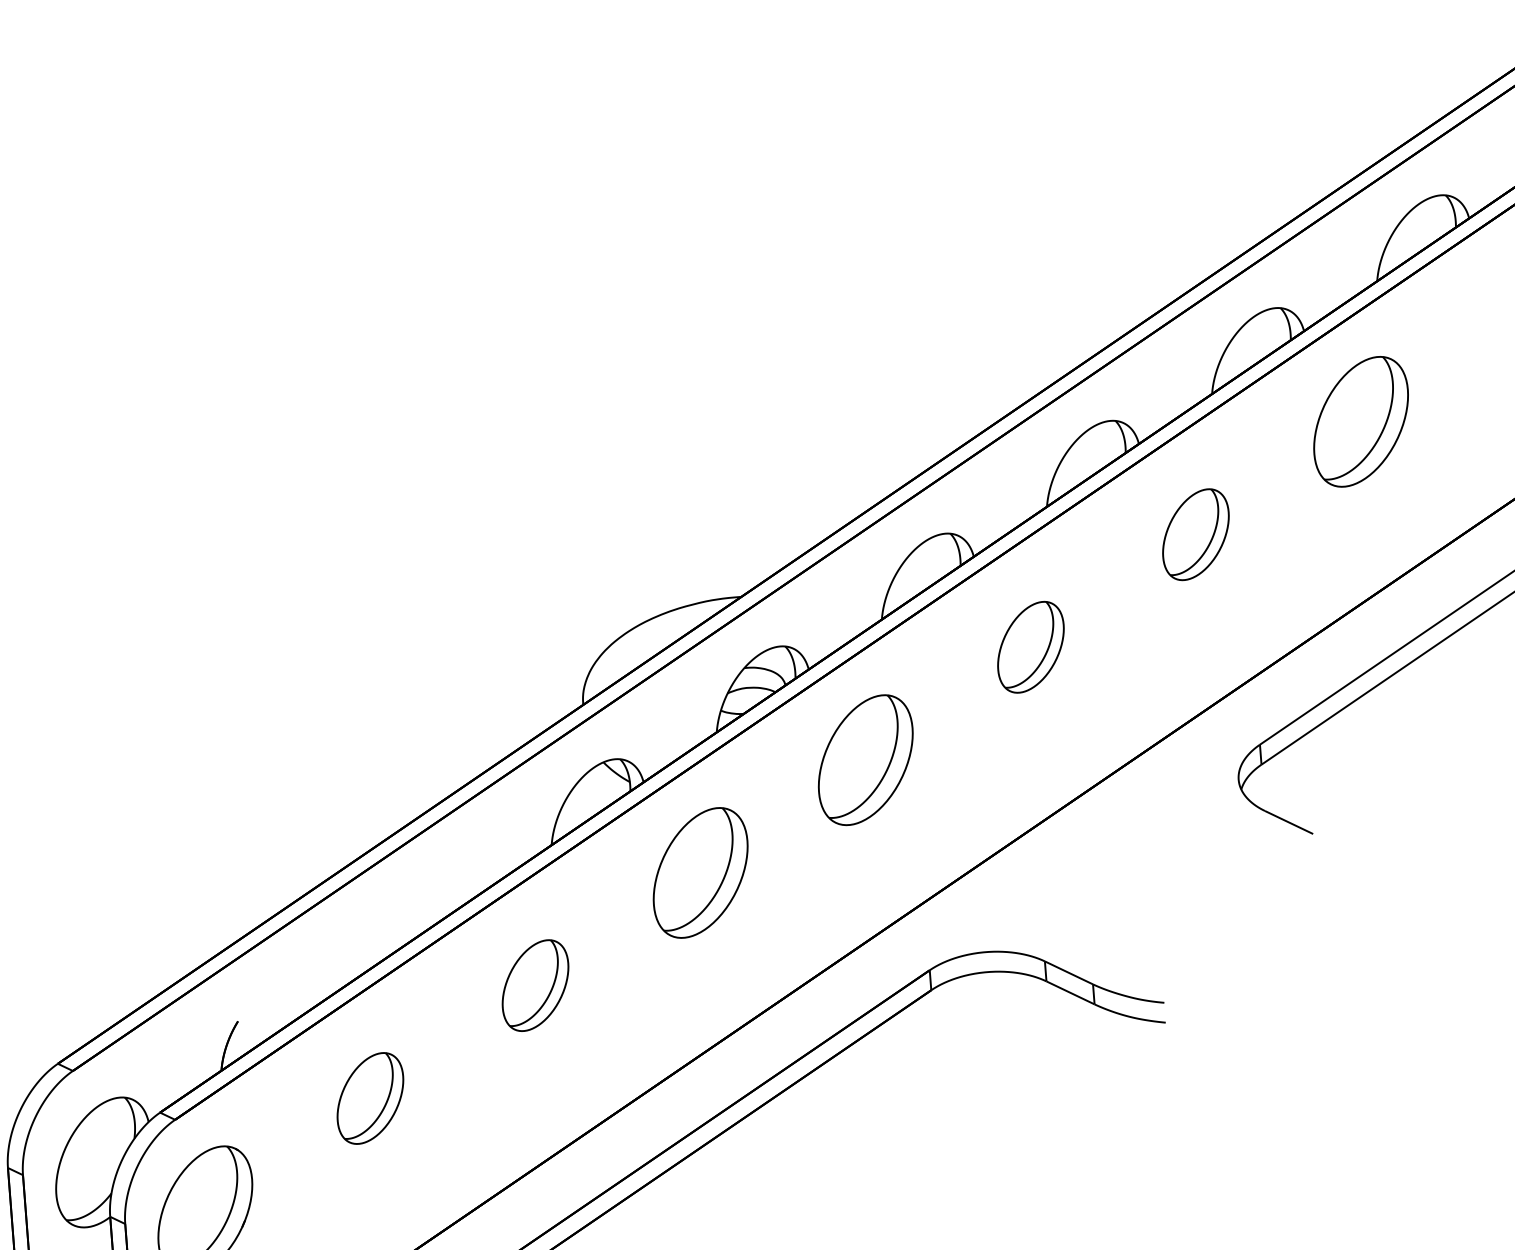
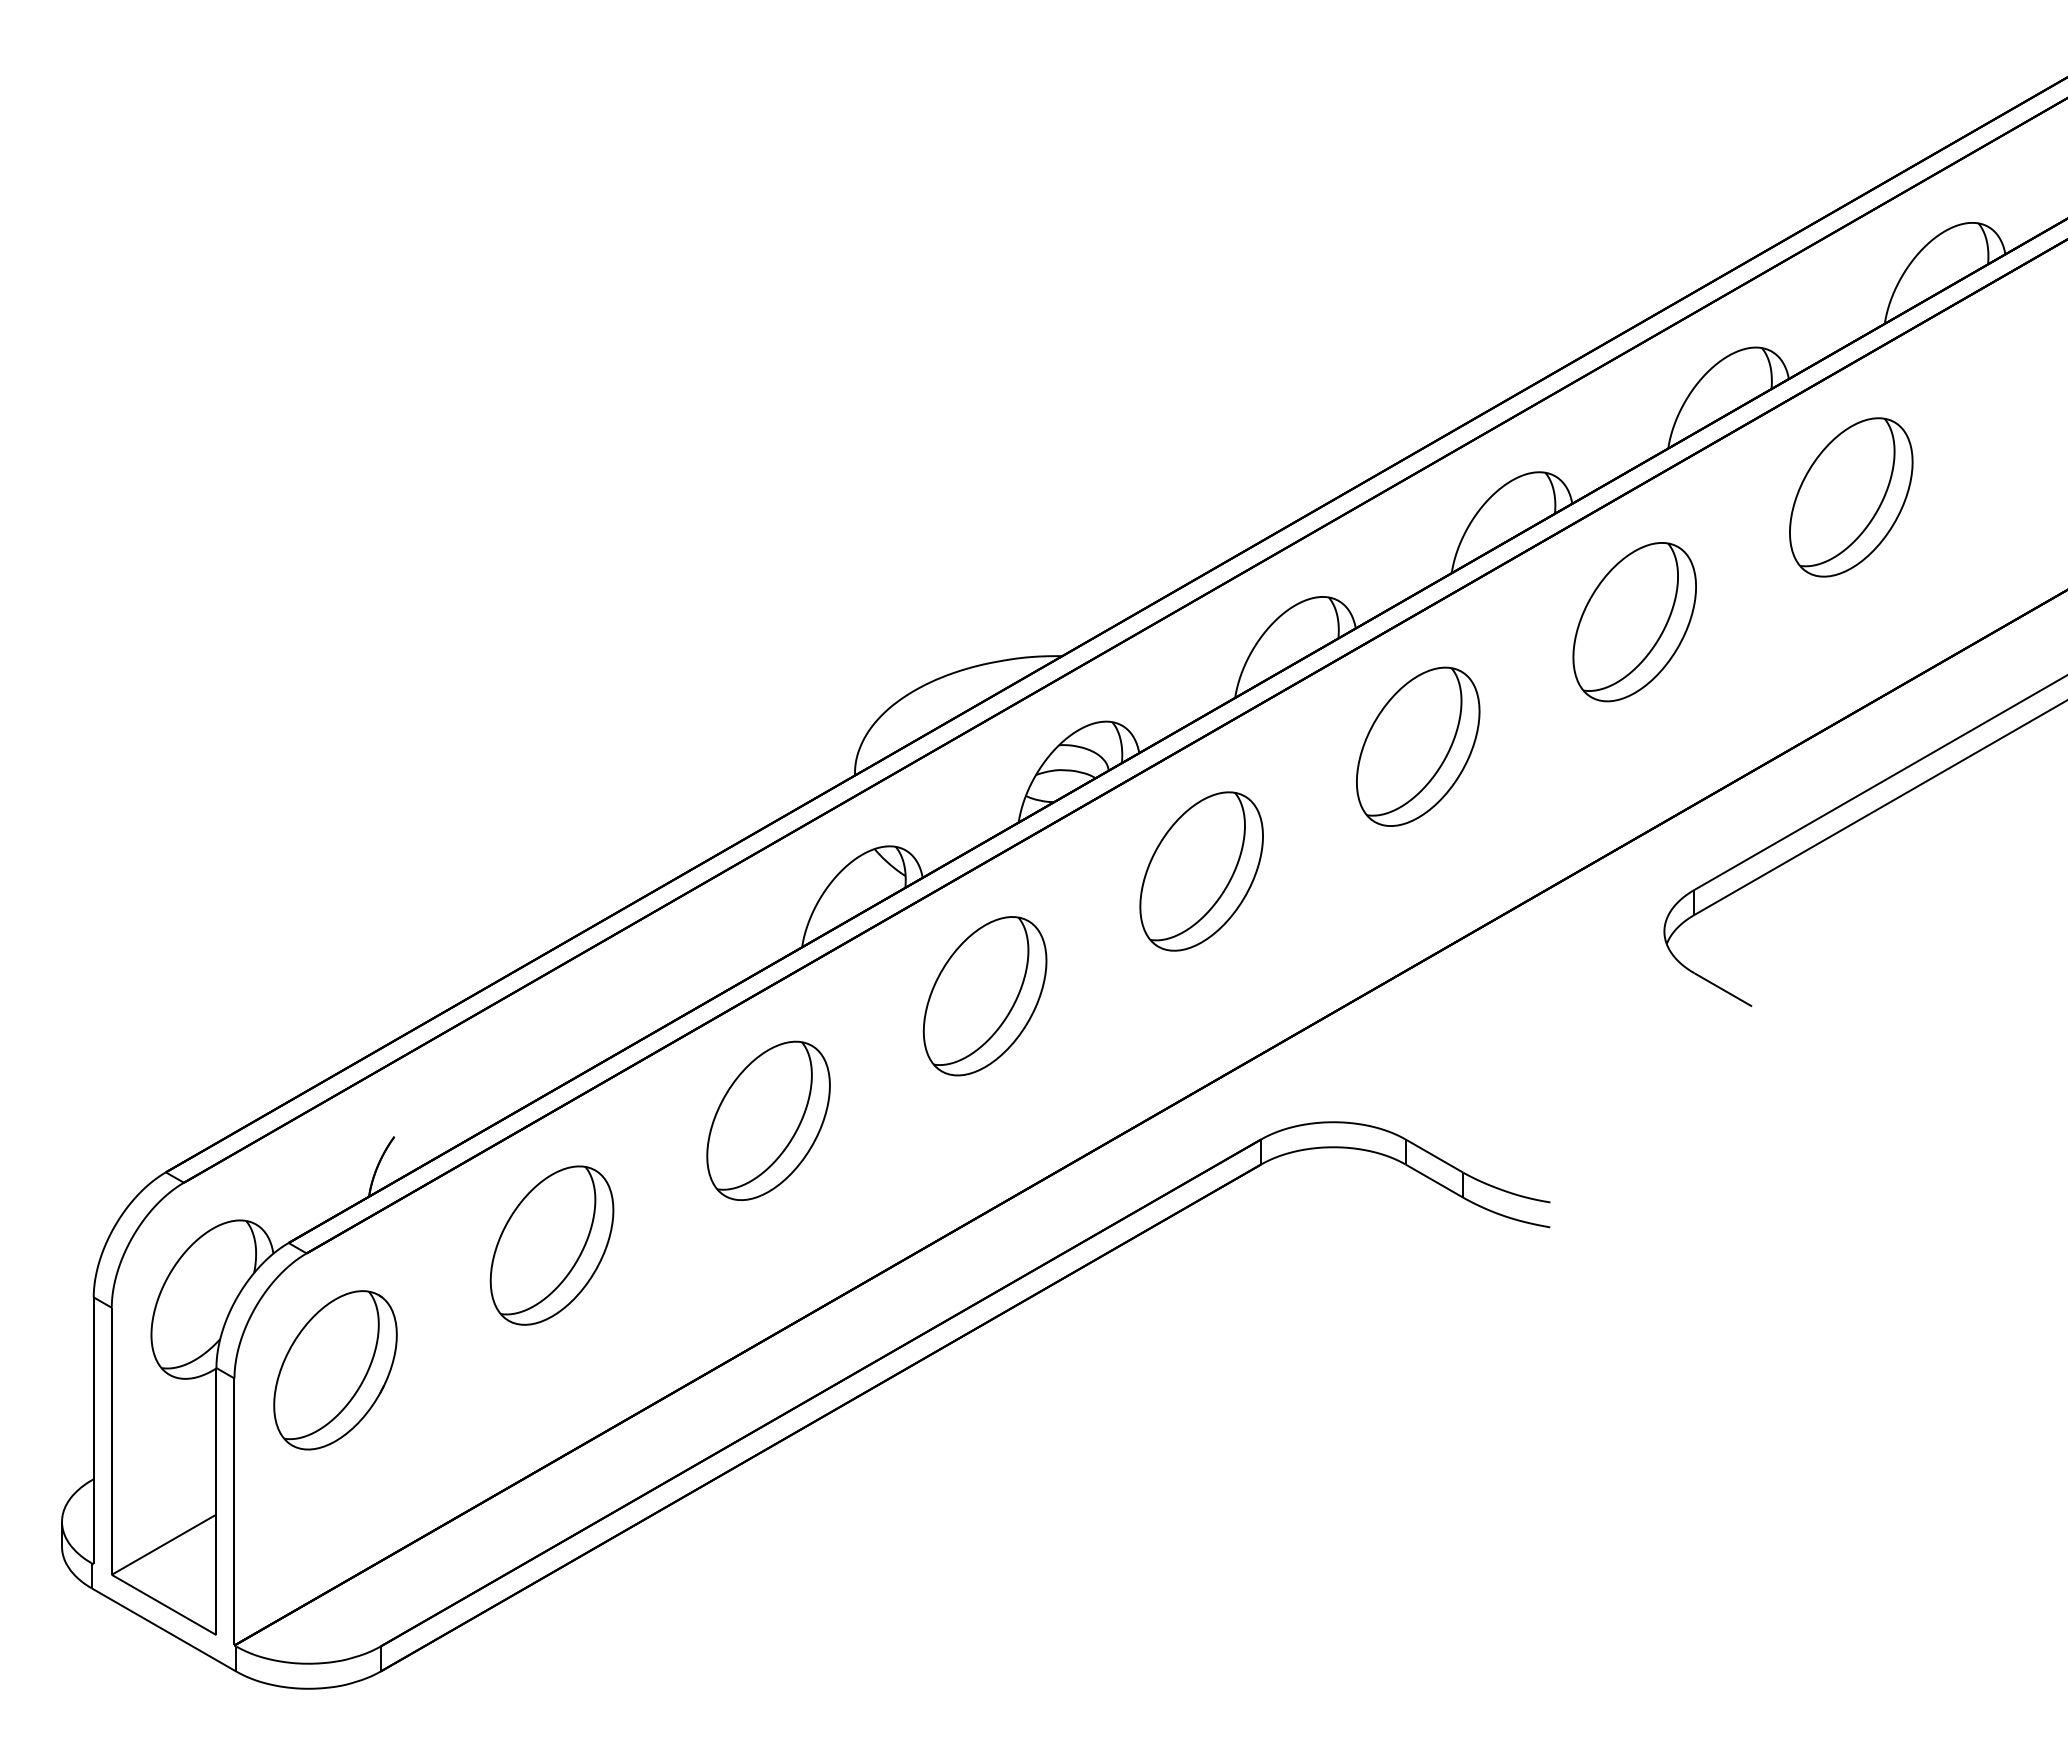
part: (1195, 534) -> (1634, 622), size x1.43
part: (1031, 647) -> (1418, 746), size x1.43
part: (535, 985) -> (768, 1120), size x1.43
part: (370, 1098) -> (551, 1245), size x1.43

